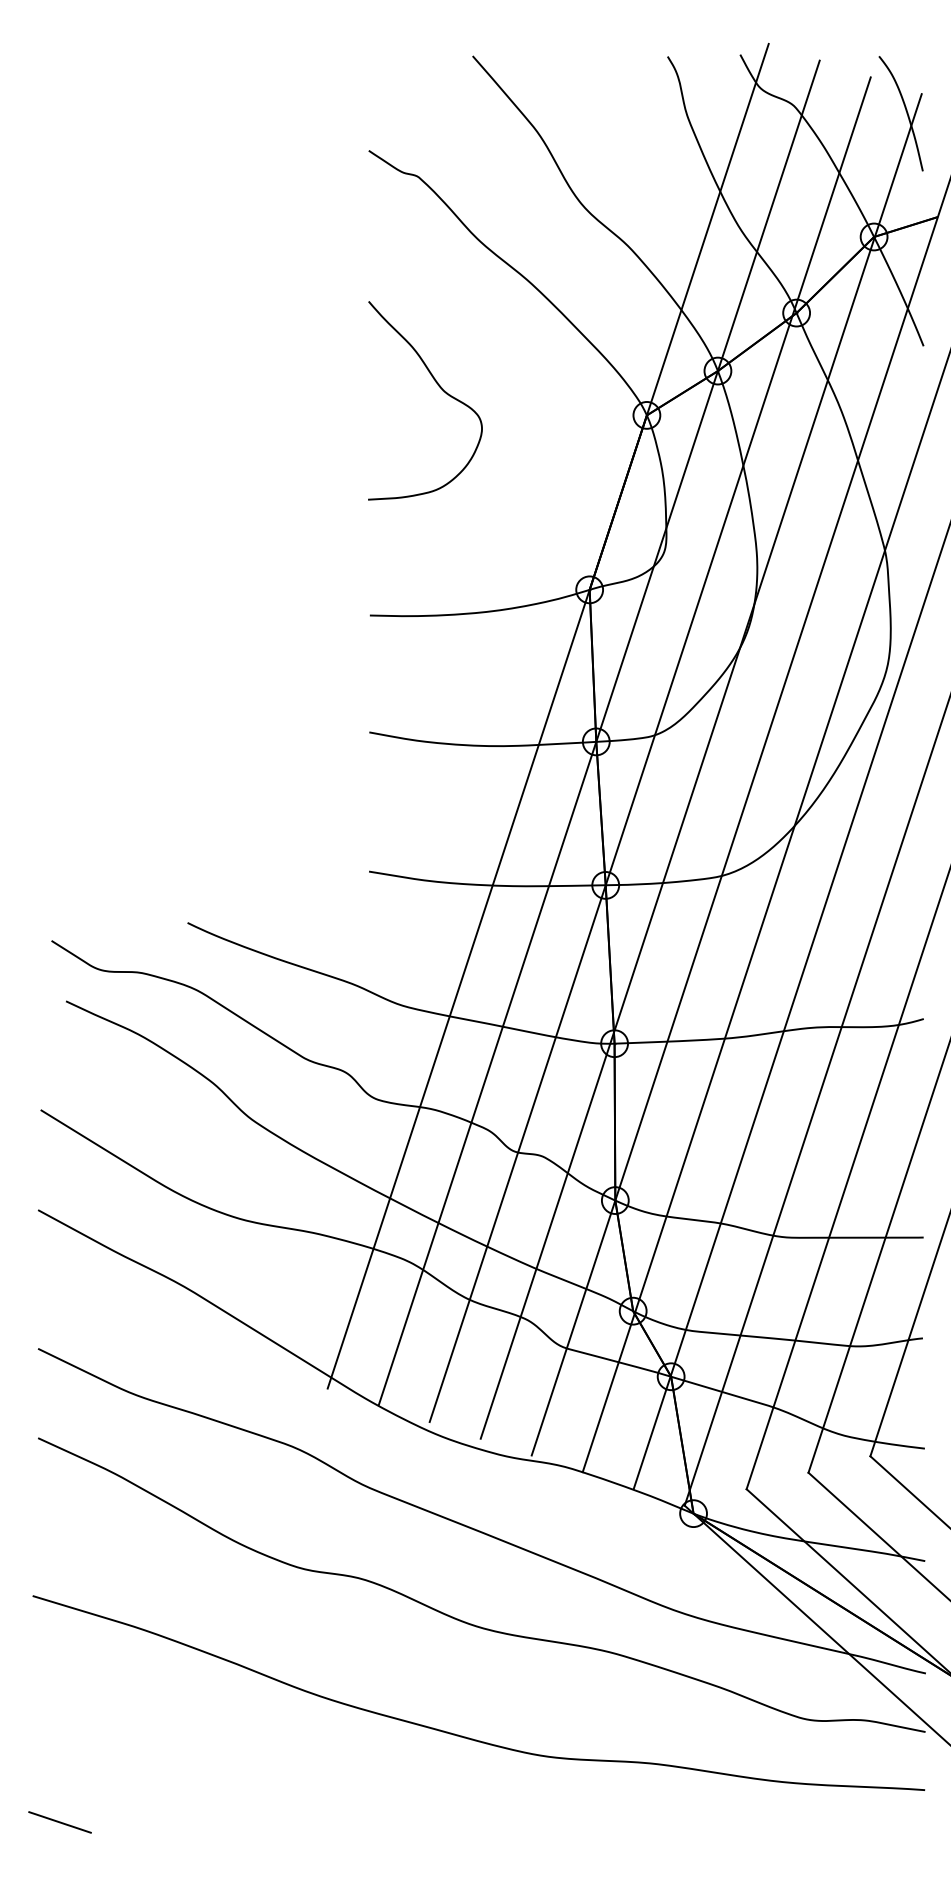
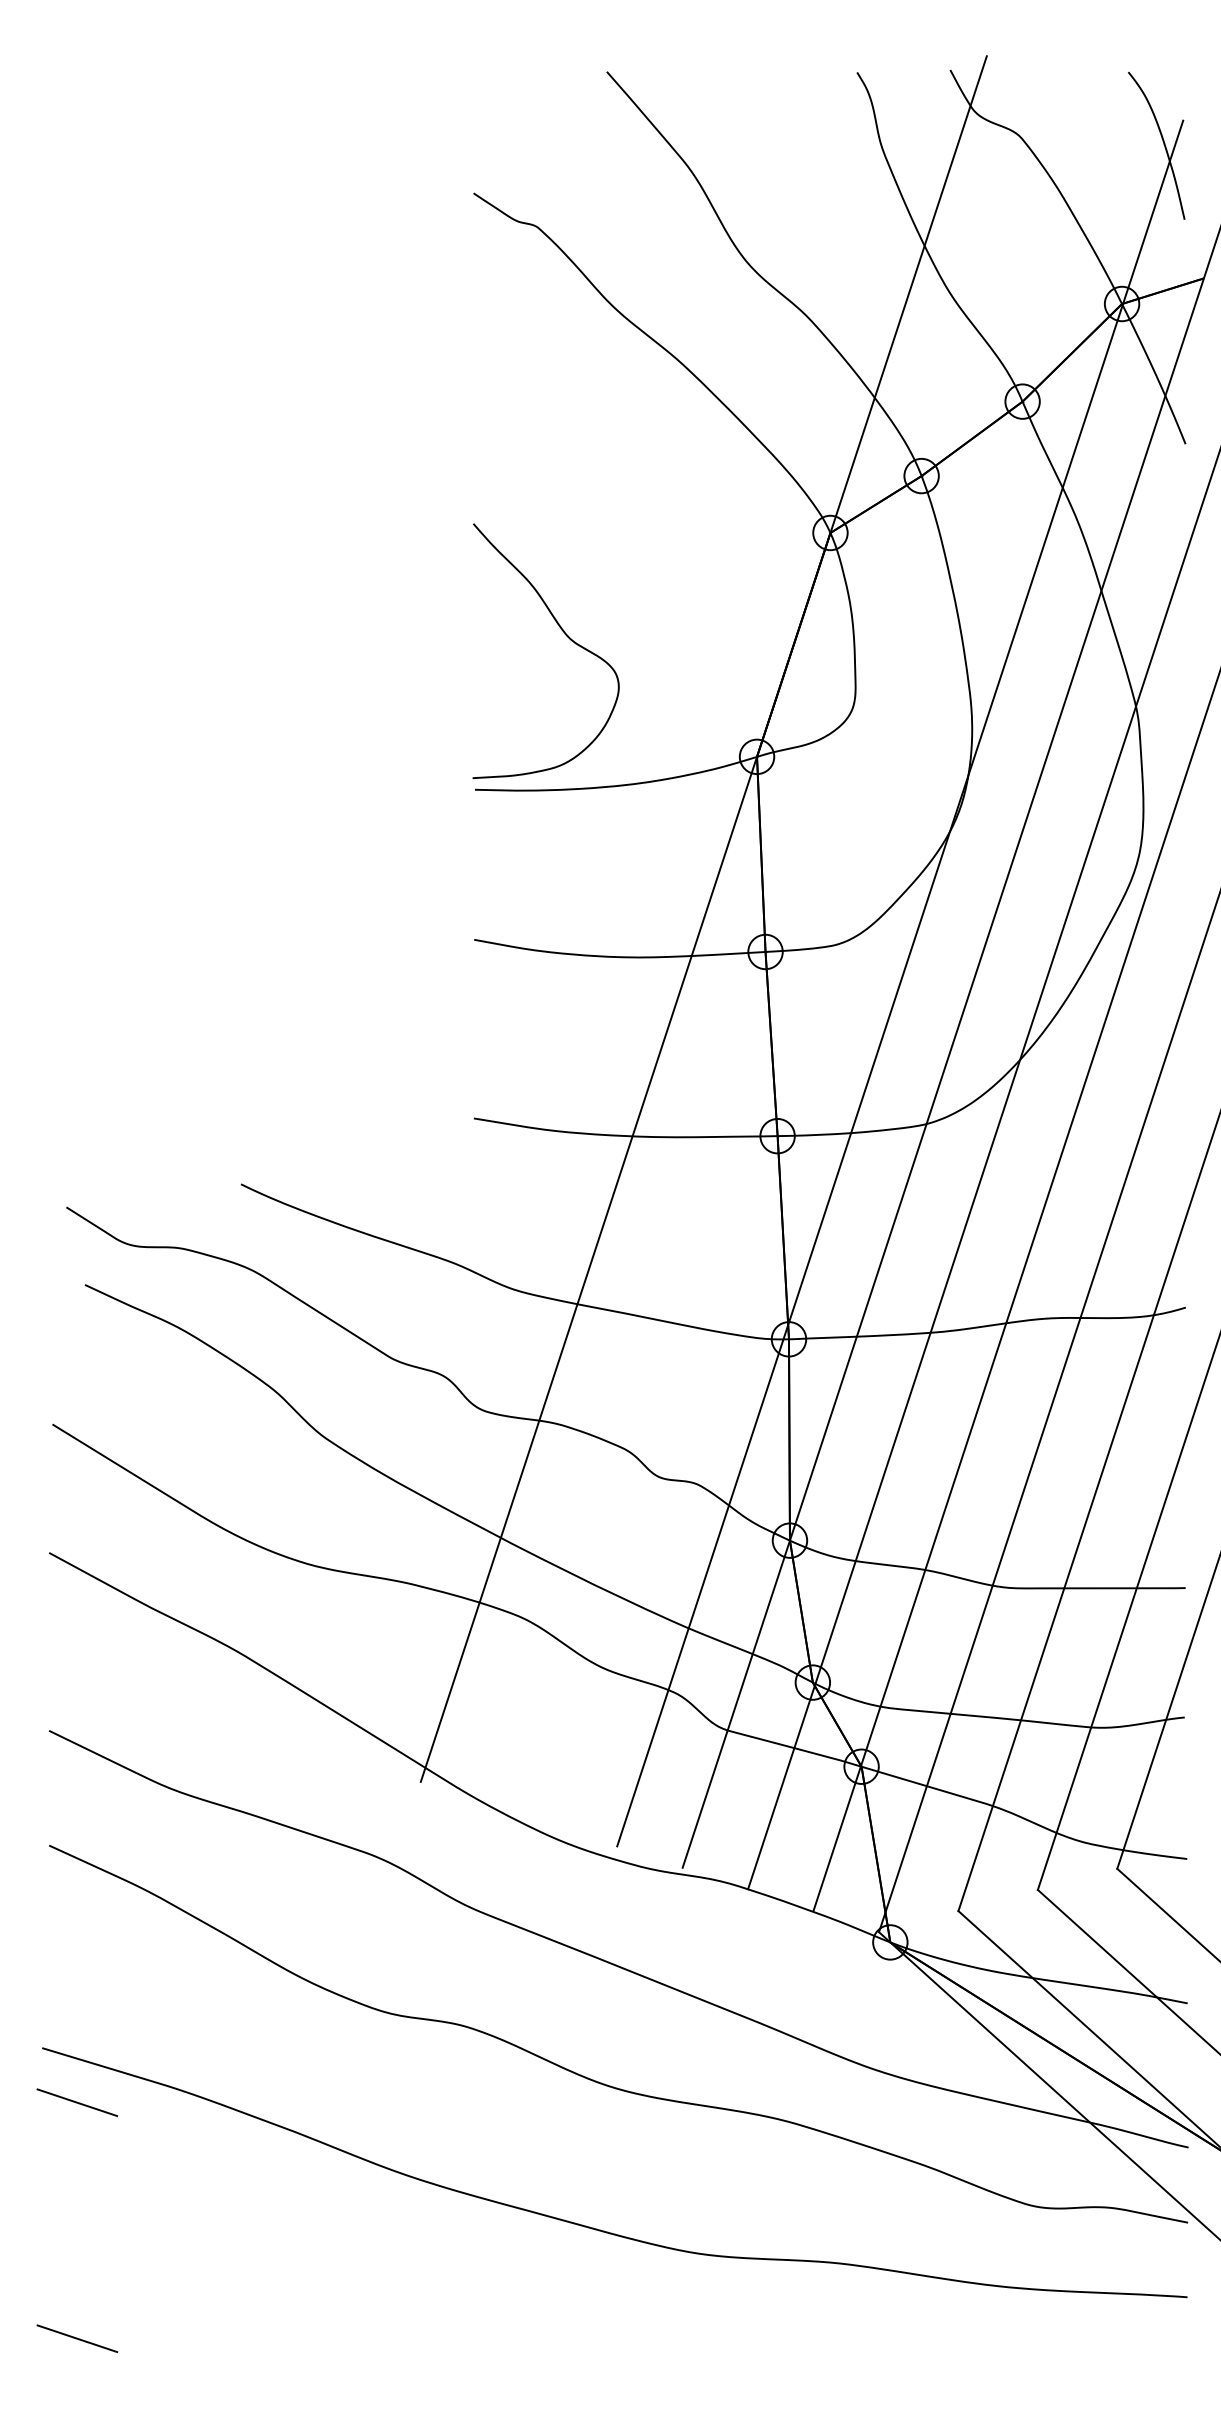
curve: (439, 387) -> (564, 634), moved
line: (599, 732) -> (769, 940), removed
line: (650, 749) -> (834, 961), removed
line: (60, 1638) -> (77, 2102), added

